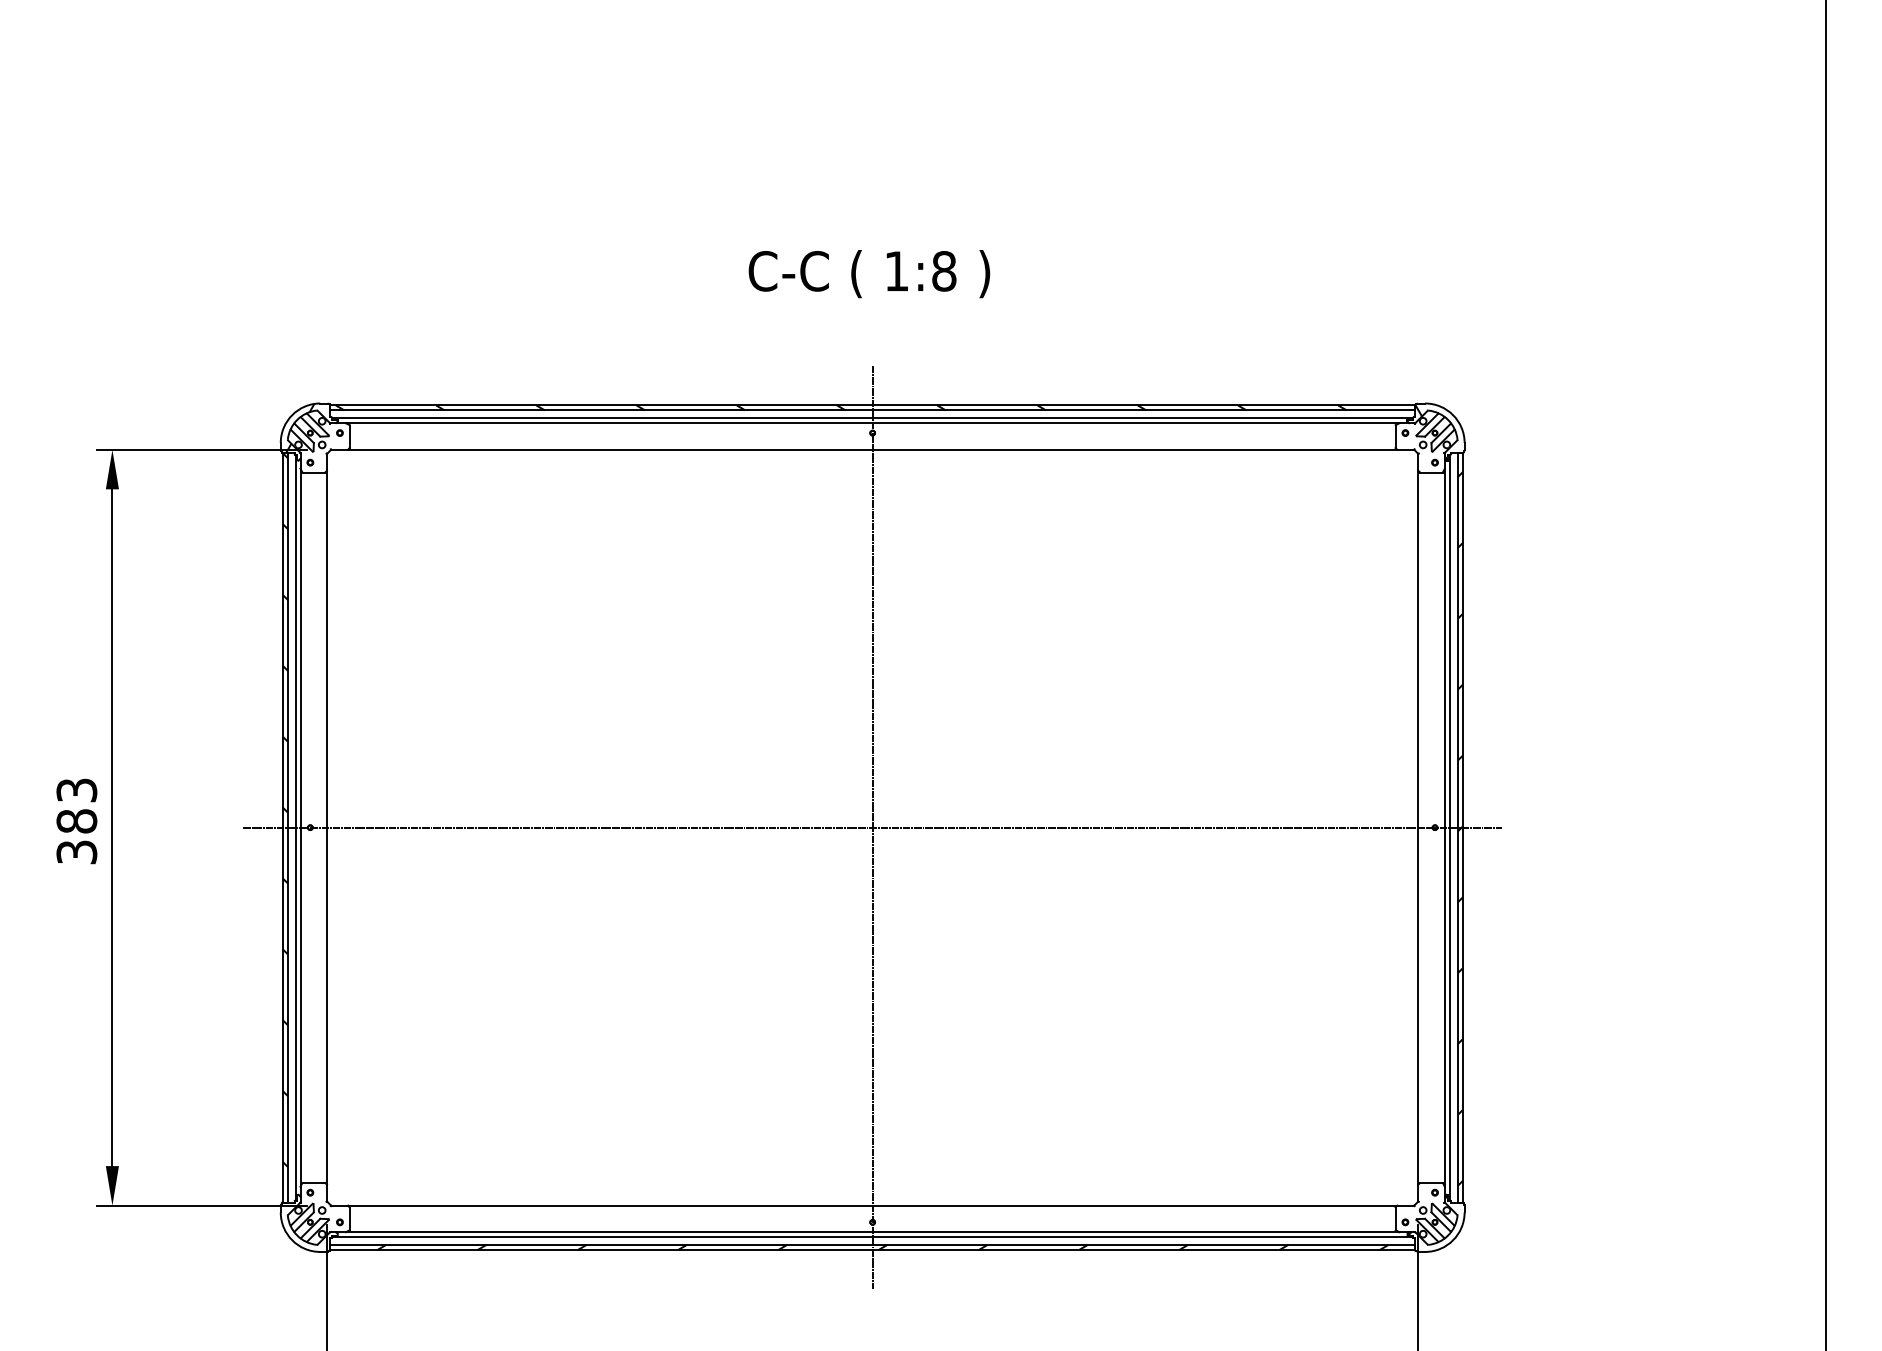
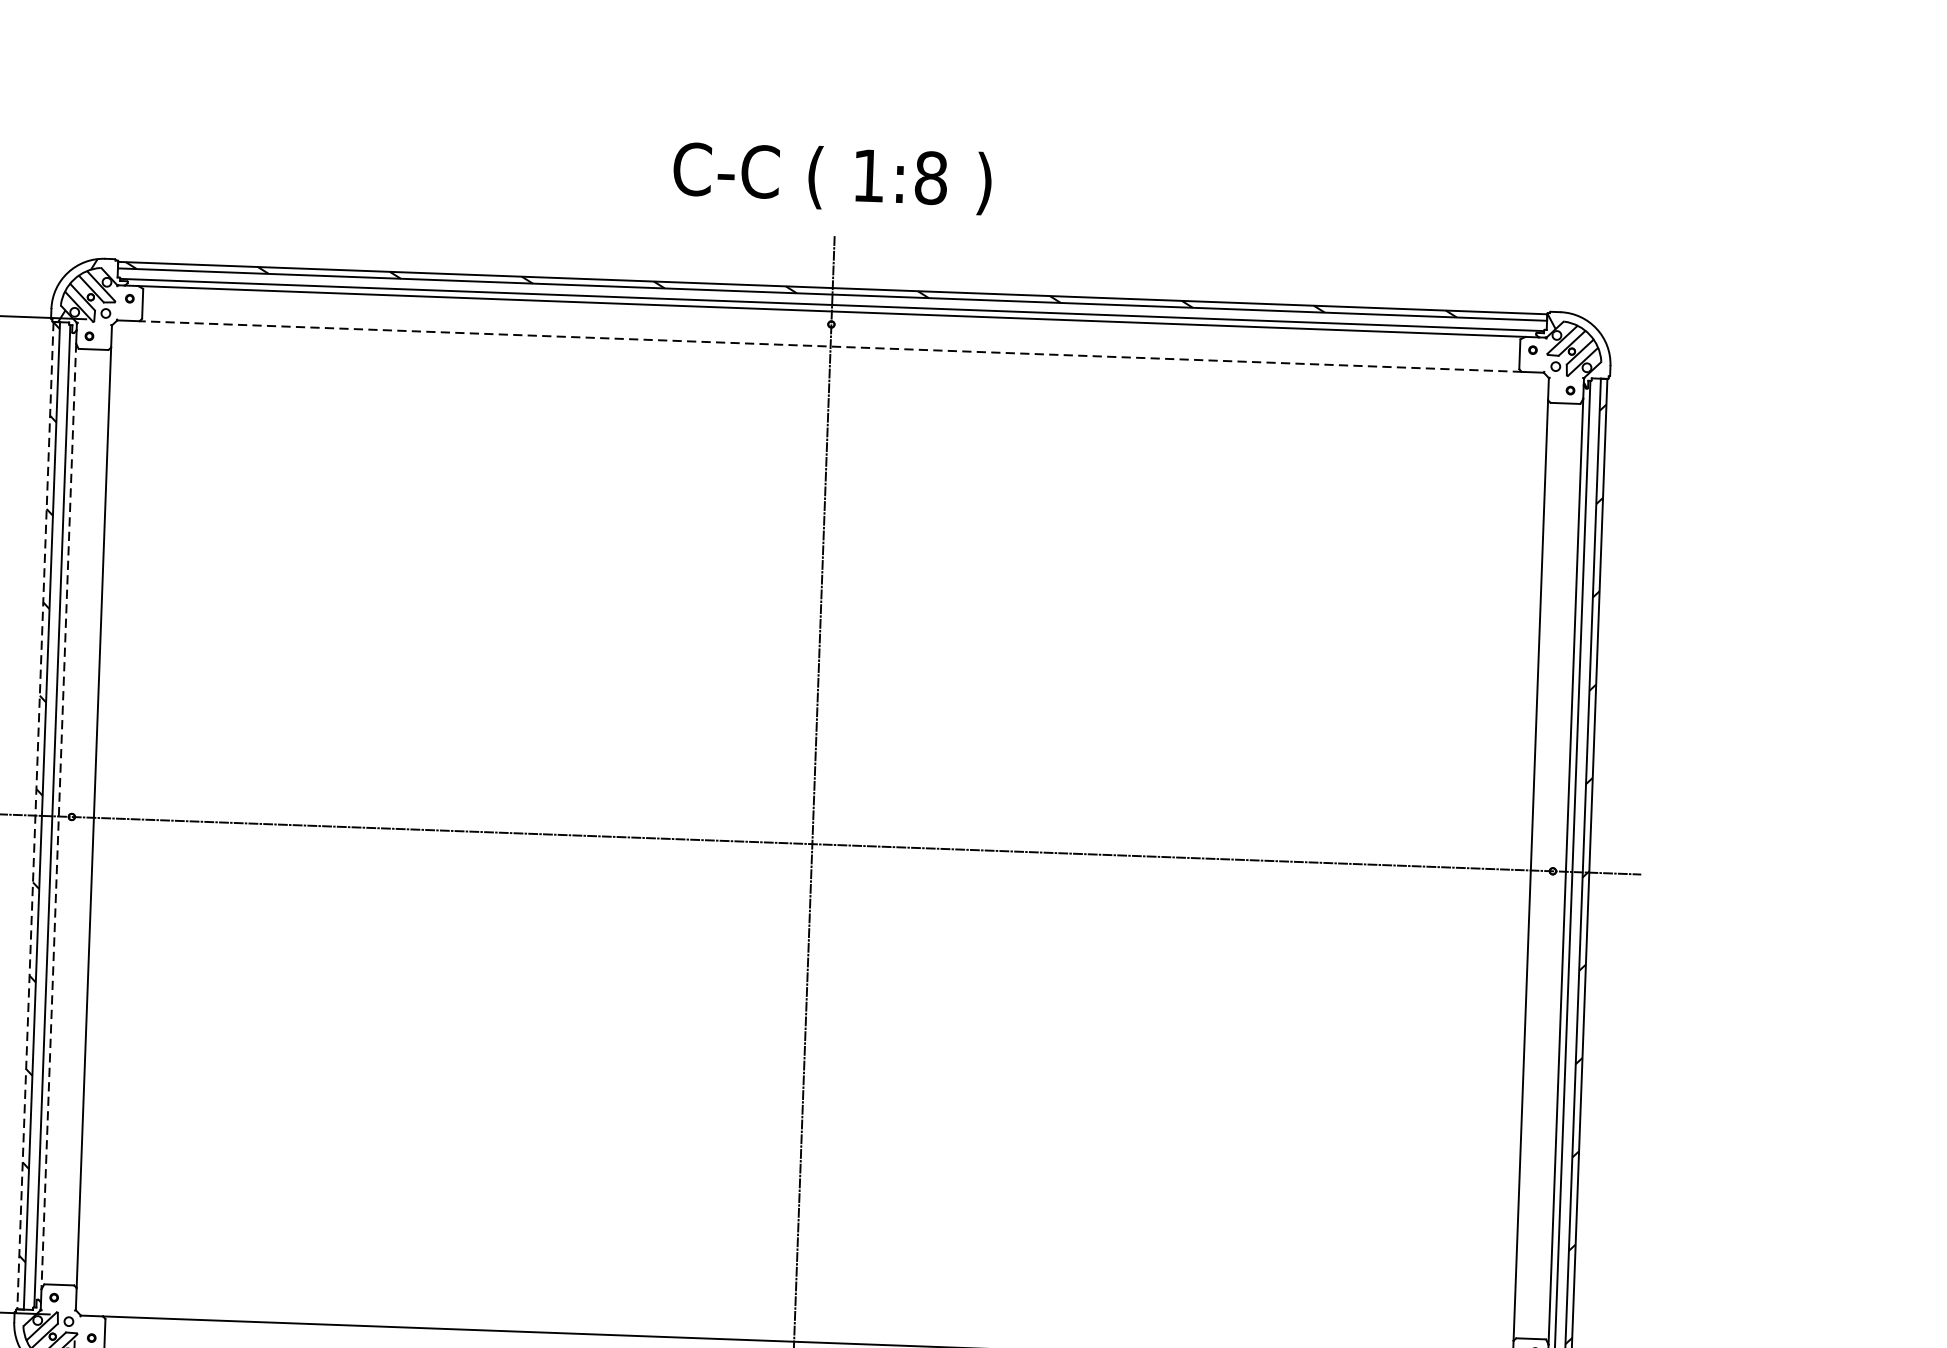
text: (869, 274) -> (832, 178), moved
line: (872, 449) -> (830, 346), solid -> dashed
line: (282, 827) -> (35, 815), solid -> dashed
line: (300, 828) -> (58, 817), solid -> dashed

